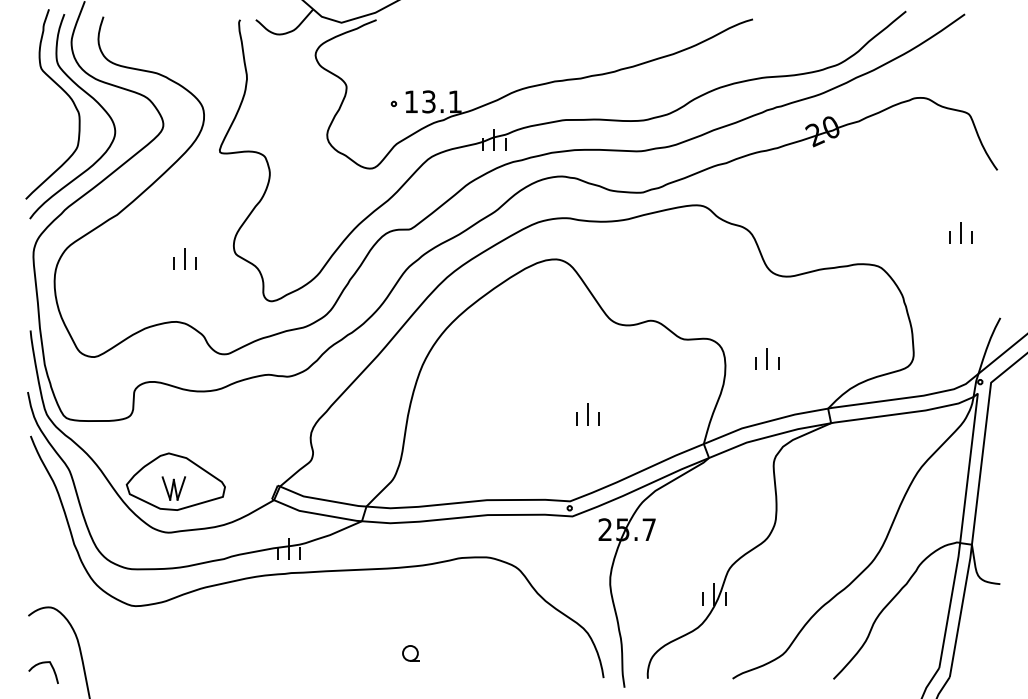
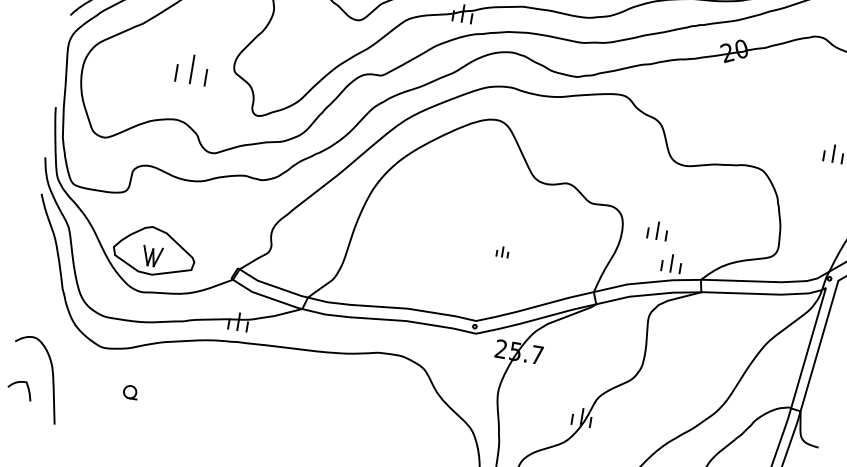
part: (184, 258) -> (192, 68), size x1.6
part: (790, 394) -> (671, 263), added
part: (587, 414) -> (502, 251), size x0.6
part: (410, 653) -> (130, 392), moved

